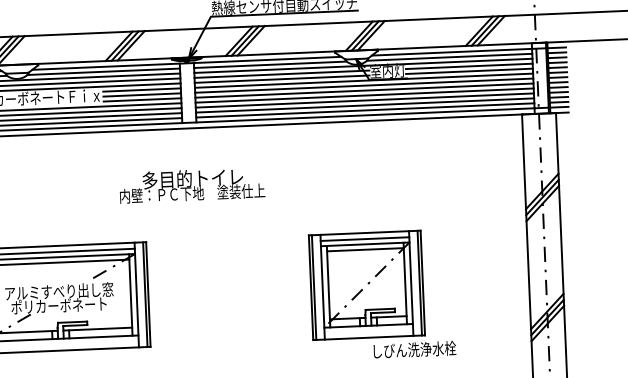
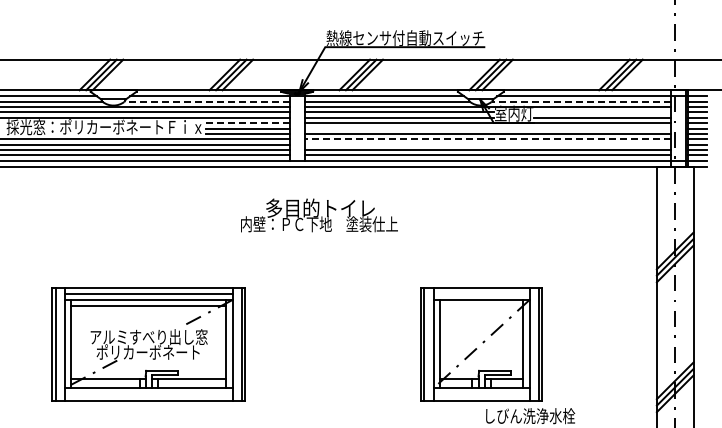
line: (448, 57) -> (580, 101), solid -> dashed
line: (468, 66) -> (601, 112), removed
line: (104, 71) -> (207, 101), solid -> dashed
line: (364, 85) -> (487, 128), removed
line: (141, 90) -> (247, 123), solid -> dashed
line: (364, 95) -> (487, 139), solid -> dashed
line: (364, 100) -> (487, 144), removed
text: (192, 185) -> (319, 215), moved
line: (364, 239) -> (481, 294), removed
line: (365, 249) -> (481, 305), removed

